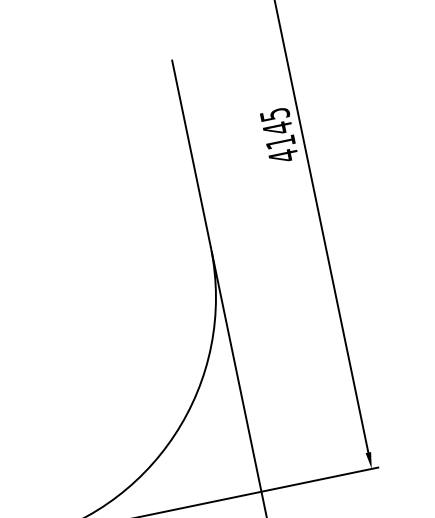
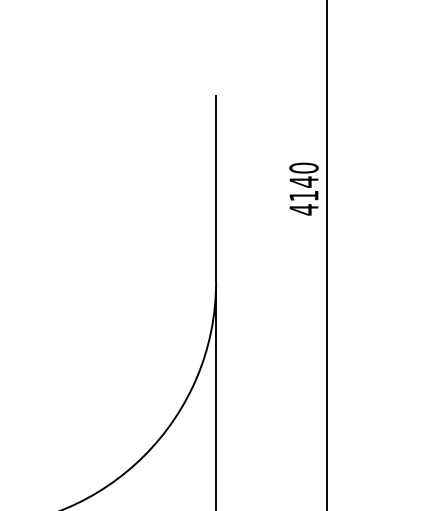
text: (274, 114) -> (303, 167), 4145 -> 4140

